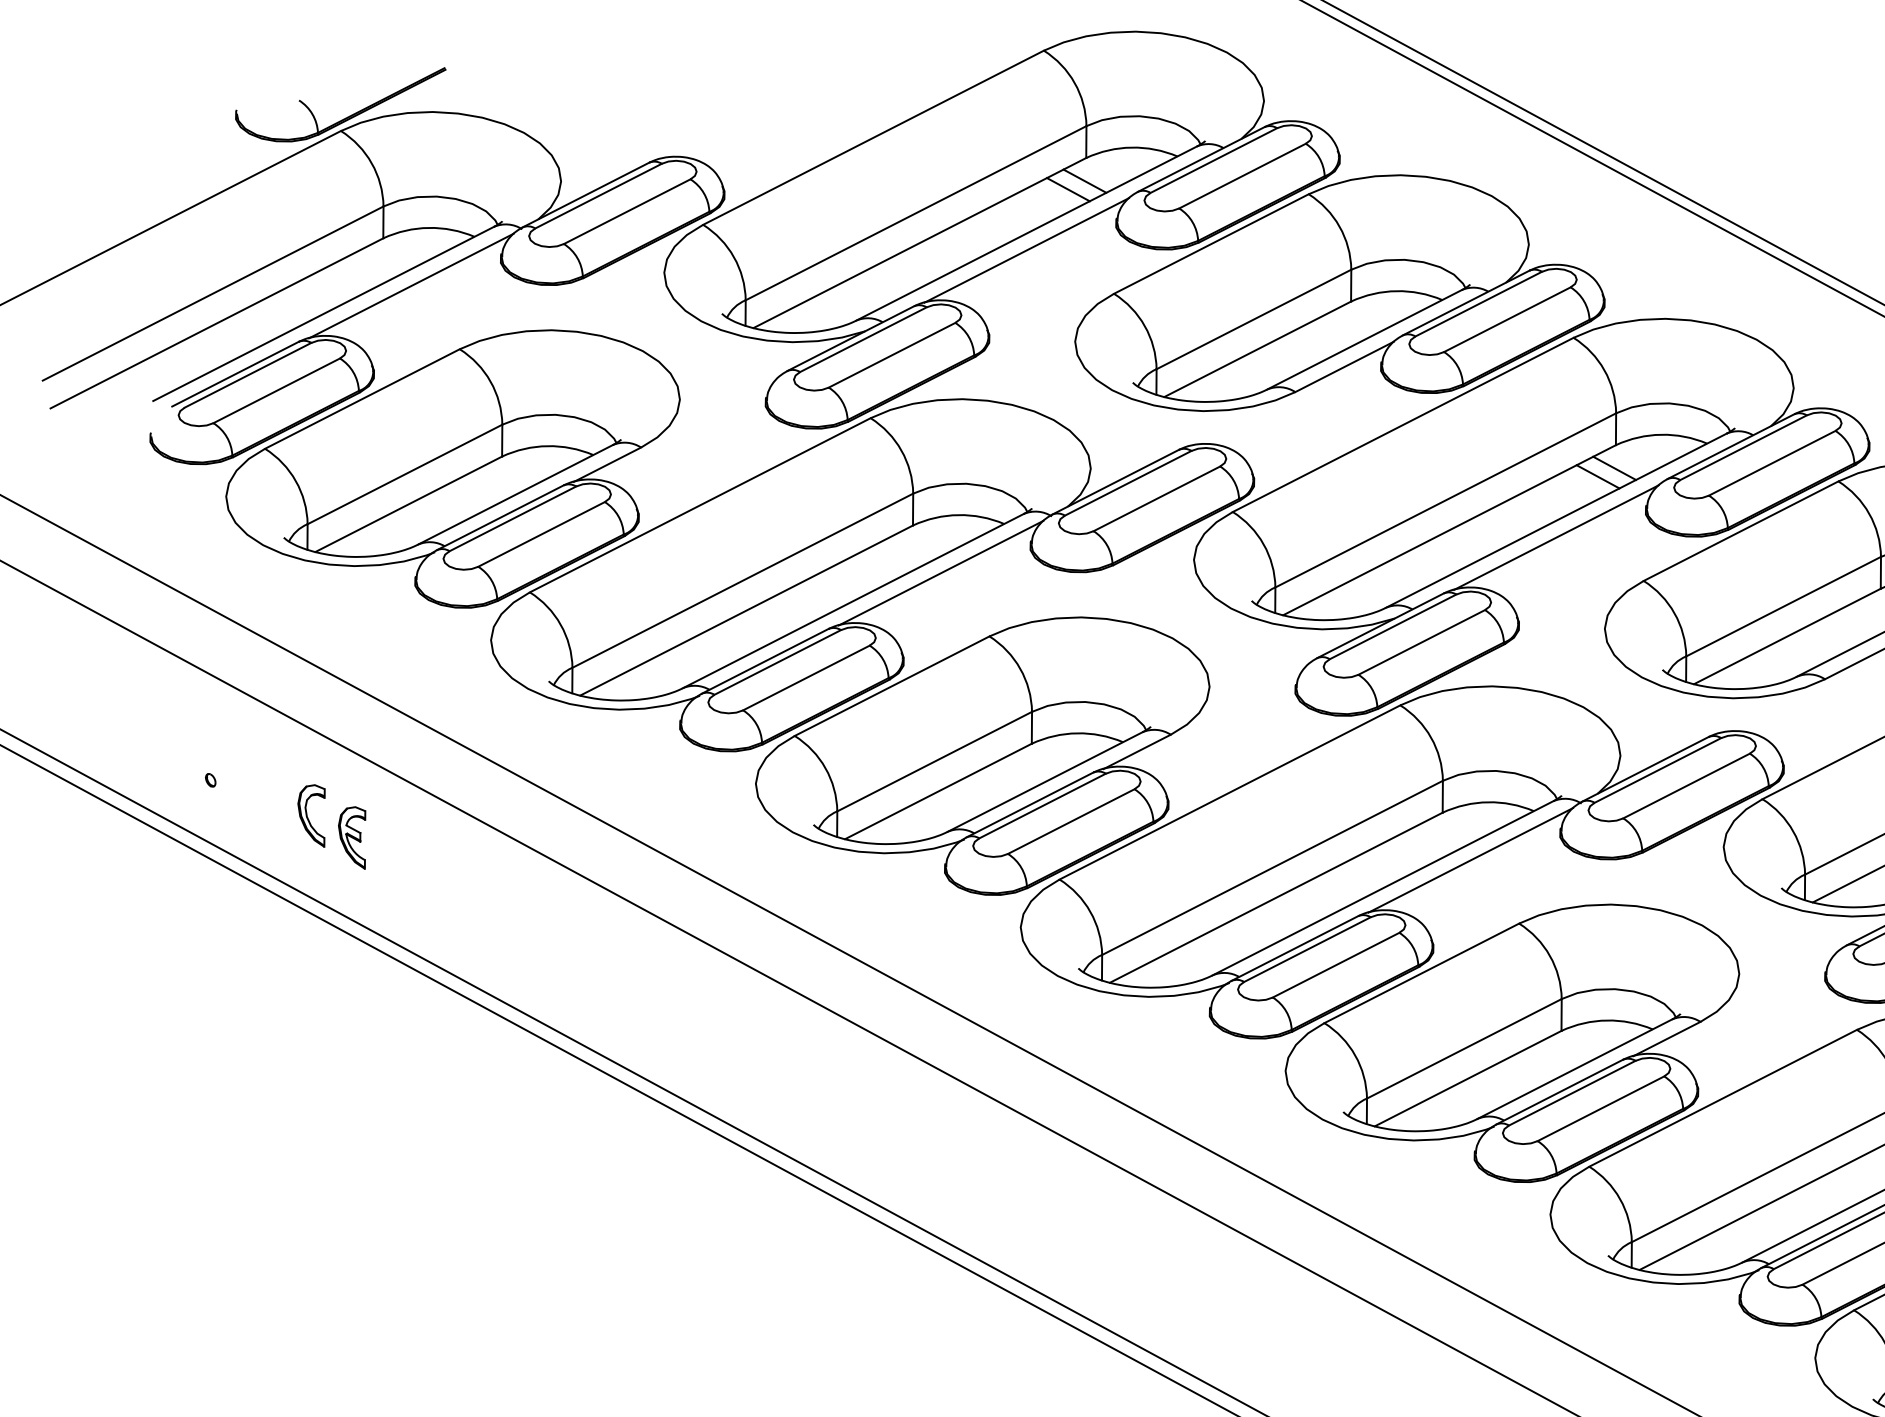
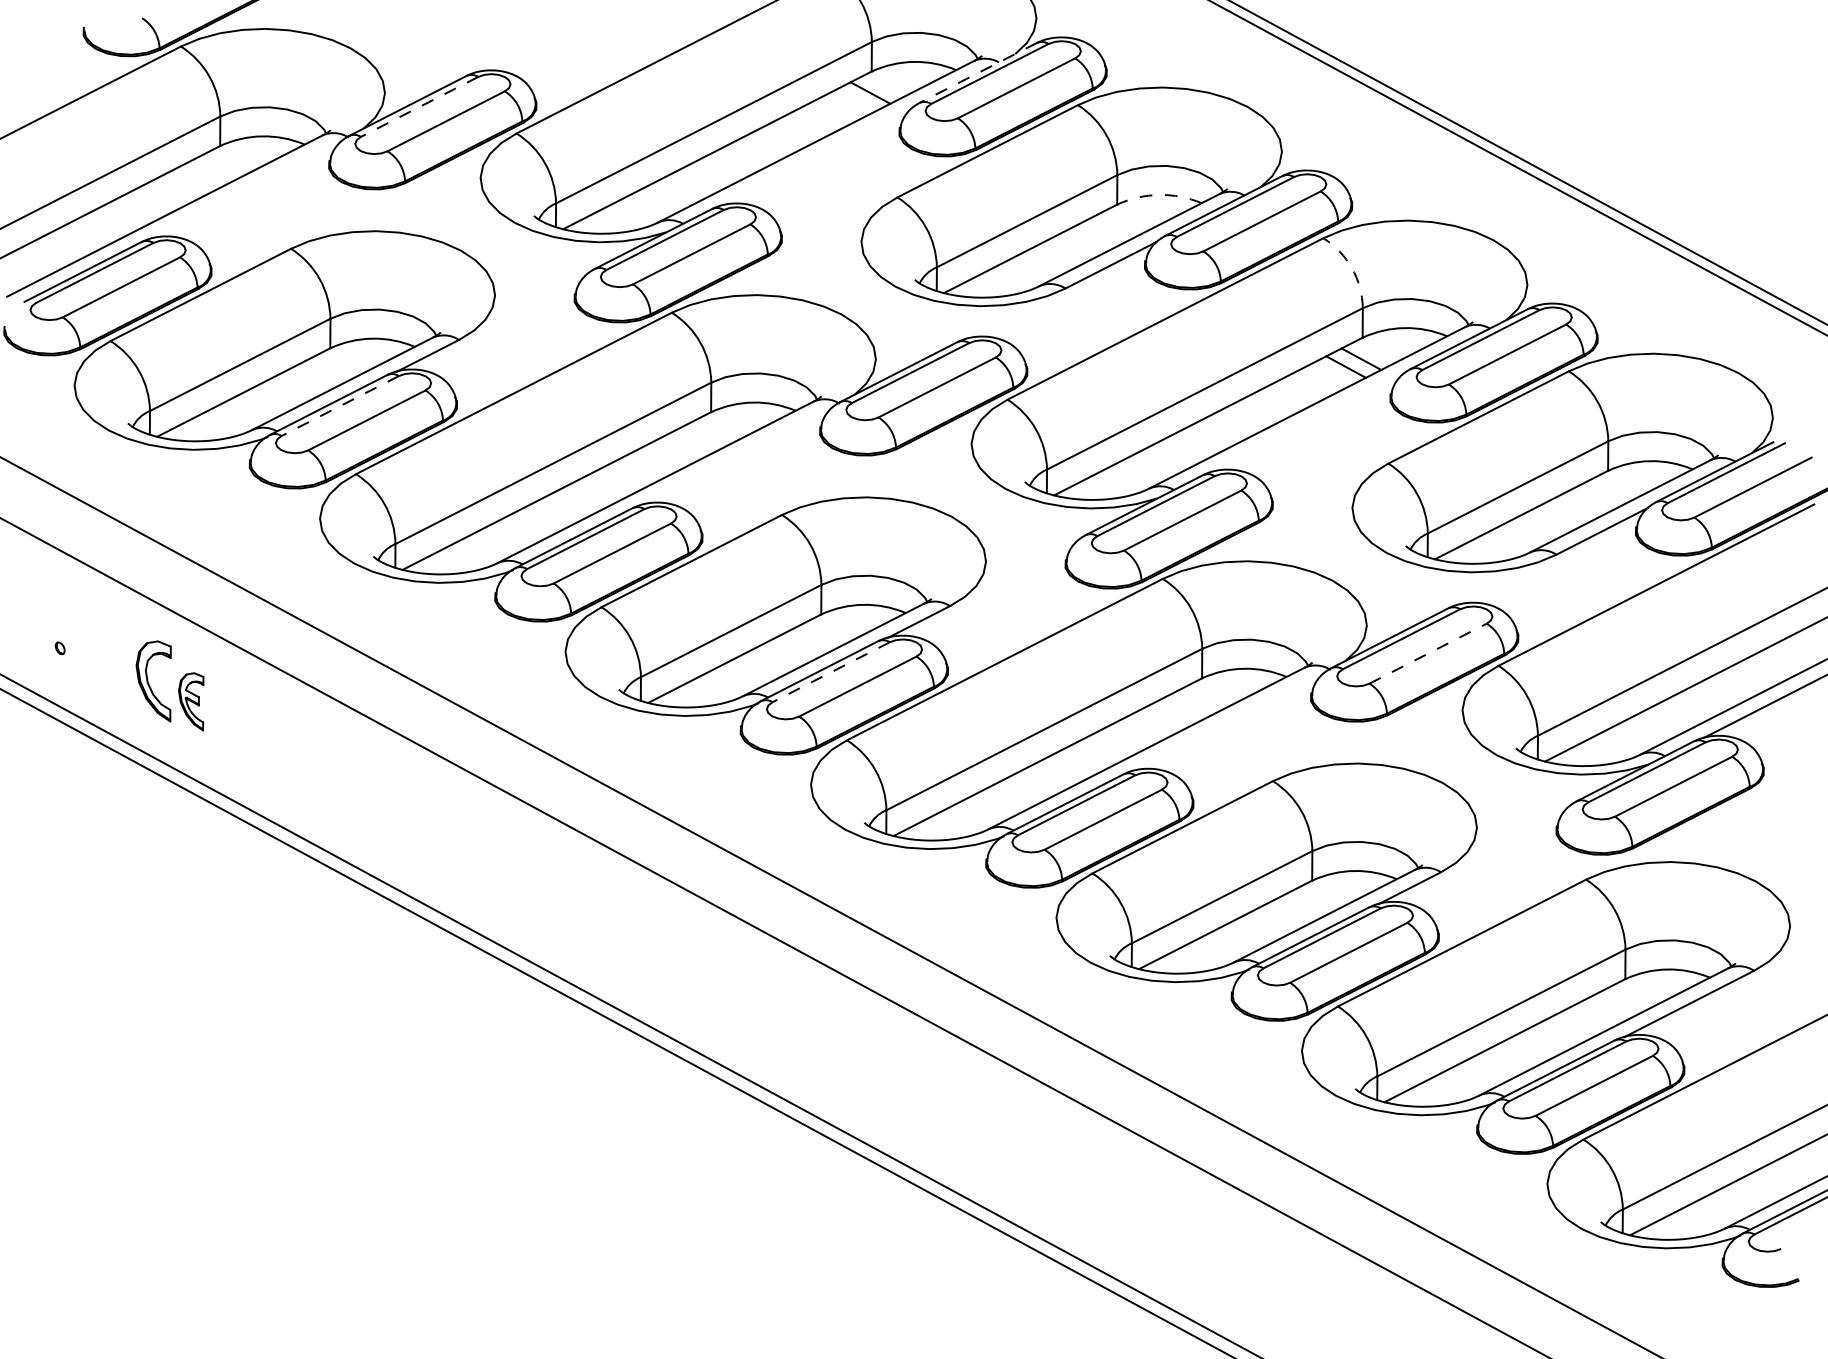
line: (1201, 159) -> (978, 72), solid -> dashed
line: (1067, 189) -> (854, 100), removed
line: (598, 195) -> (419, 106), solid -> dashed
line: (1026, 249) -> (816, 156), removed
line: (411, 285) -> (246, 189), removed
arc: (1396, 290) -> (1159, 194), solid -> dashed
arc: (1603, 370) -> (1351, 268), solid -> dashed
line: (513, 519) -> (340, 406), solid -> dashed
line: (1556, 536) -> (1307, 422), removed
line: (940, 572) -> (736, 455), removed
line: (1686, 785) -> (1428, 653), solid -> dashed
line: (1042, 806) -> (831, 672), solid -> dashed
part: (311, 816) -> (153, 681), size x1.4
line: (1470, 860) -> (1227, 722), removed

